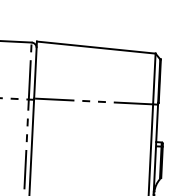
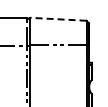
line: (94, 47) -> (57, 19), solid -> dashed

